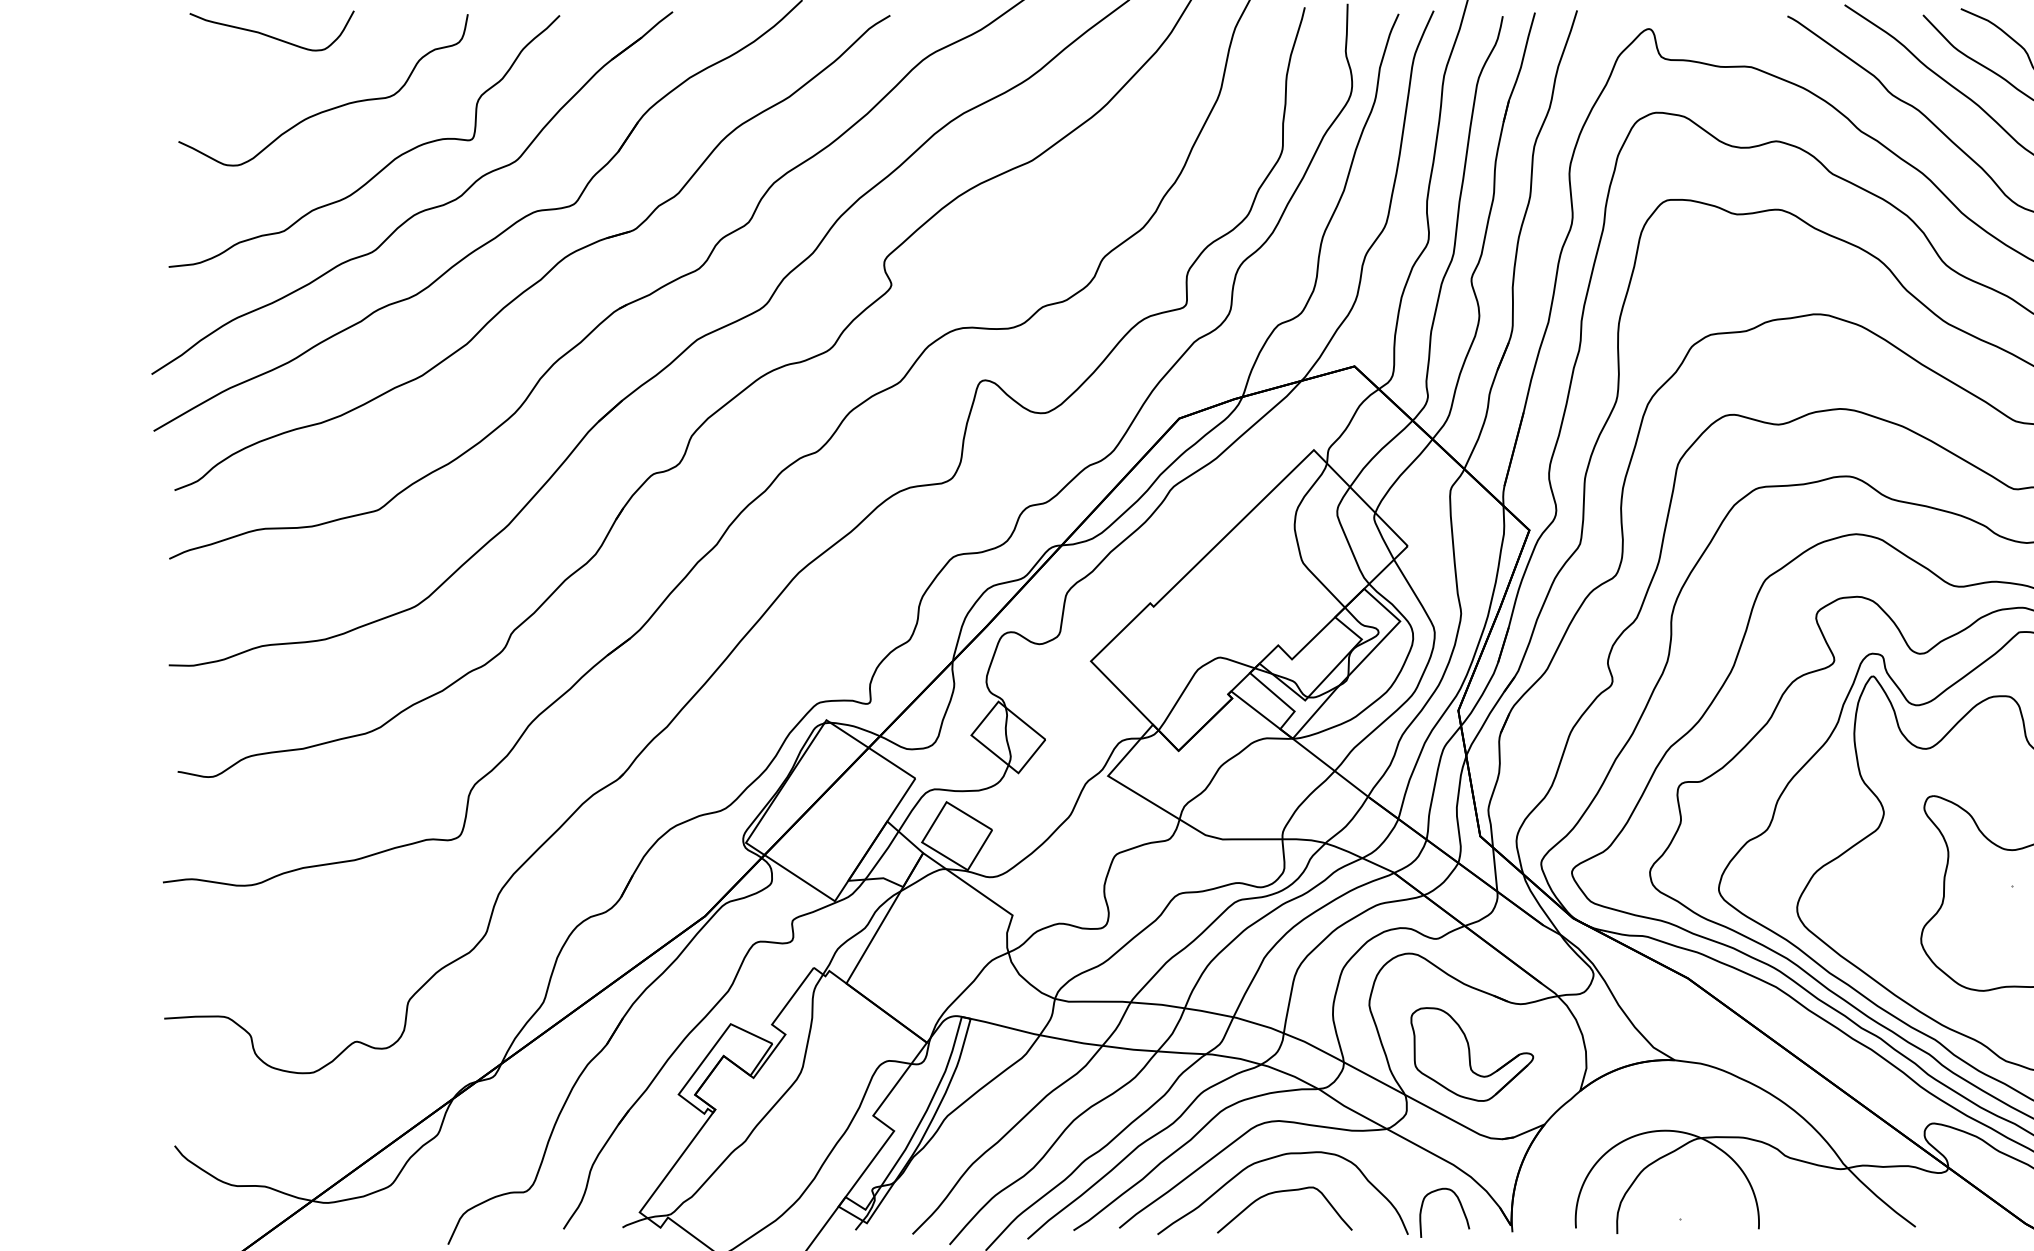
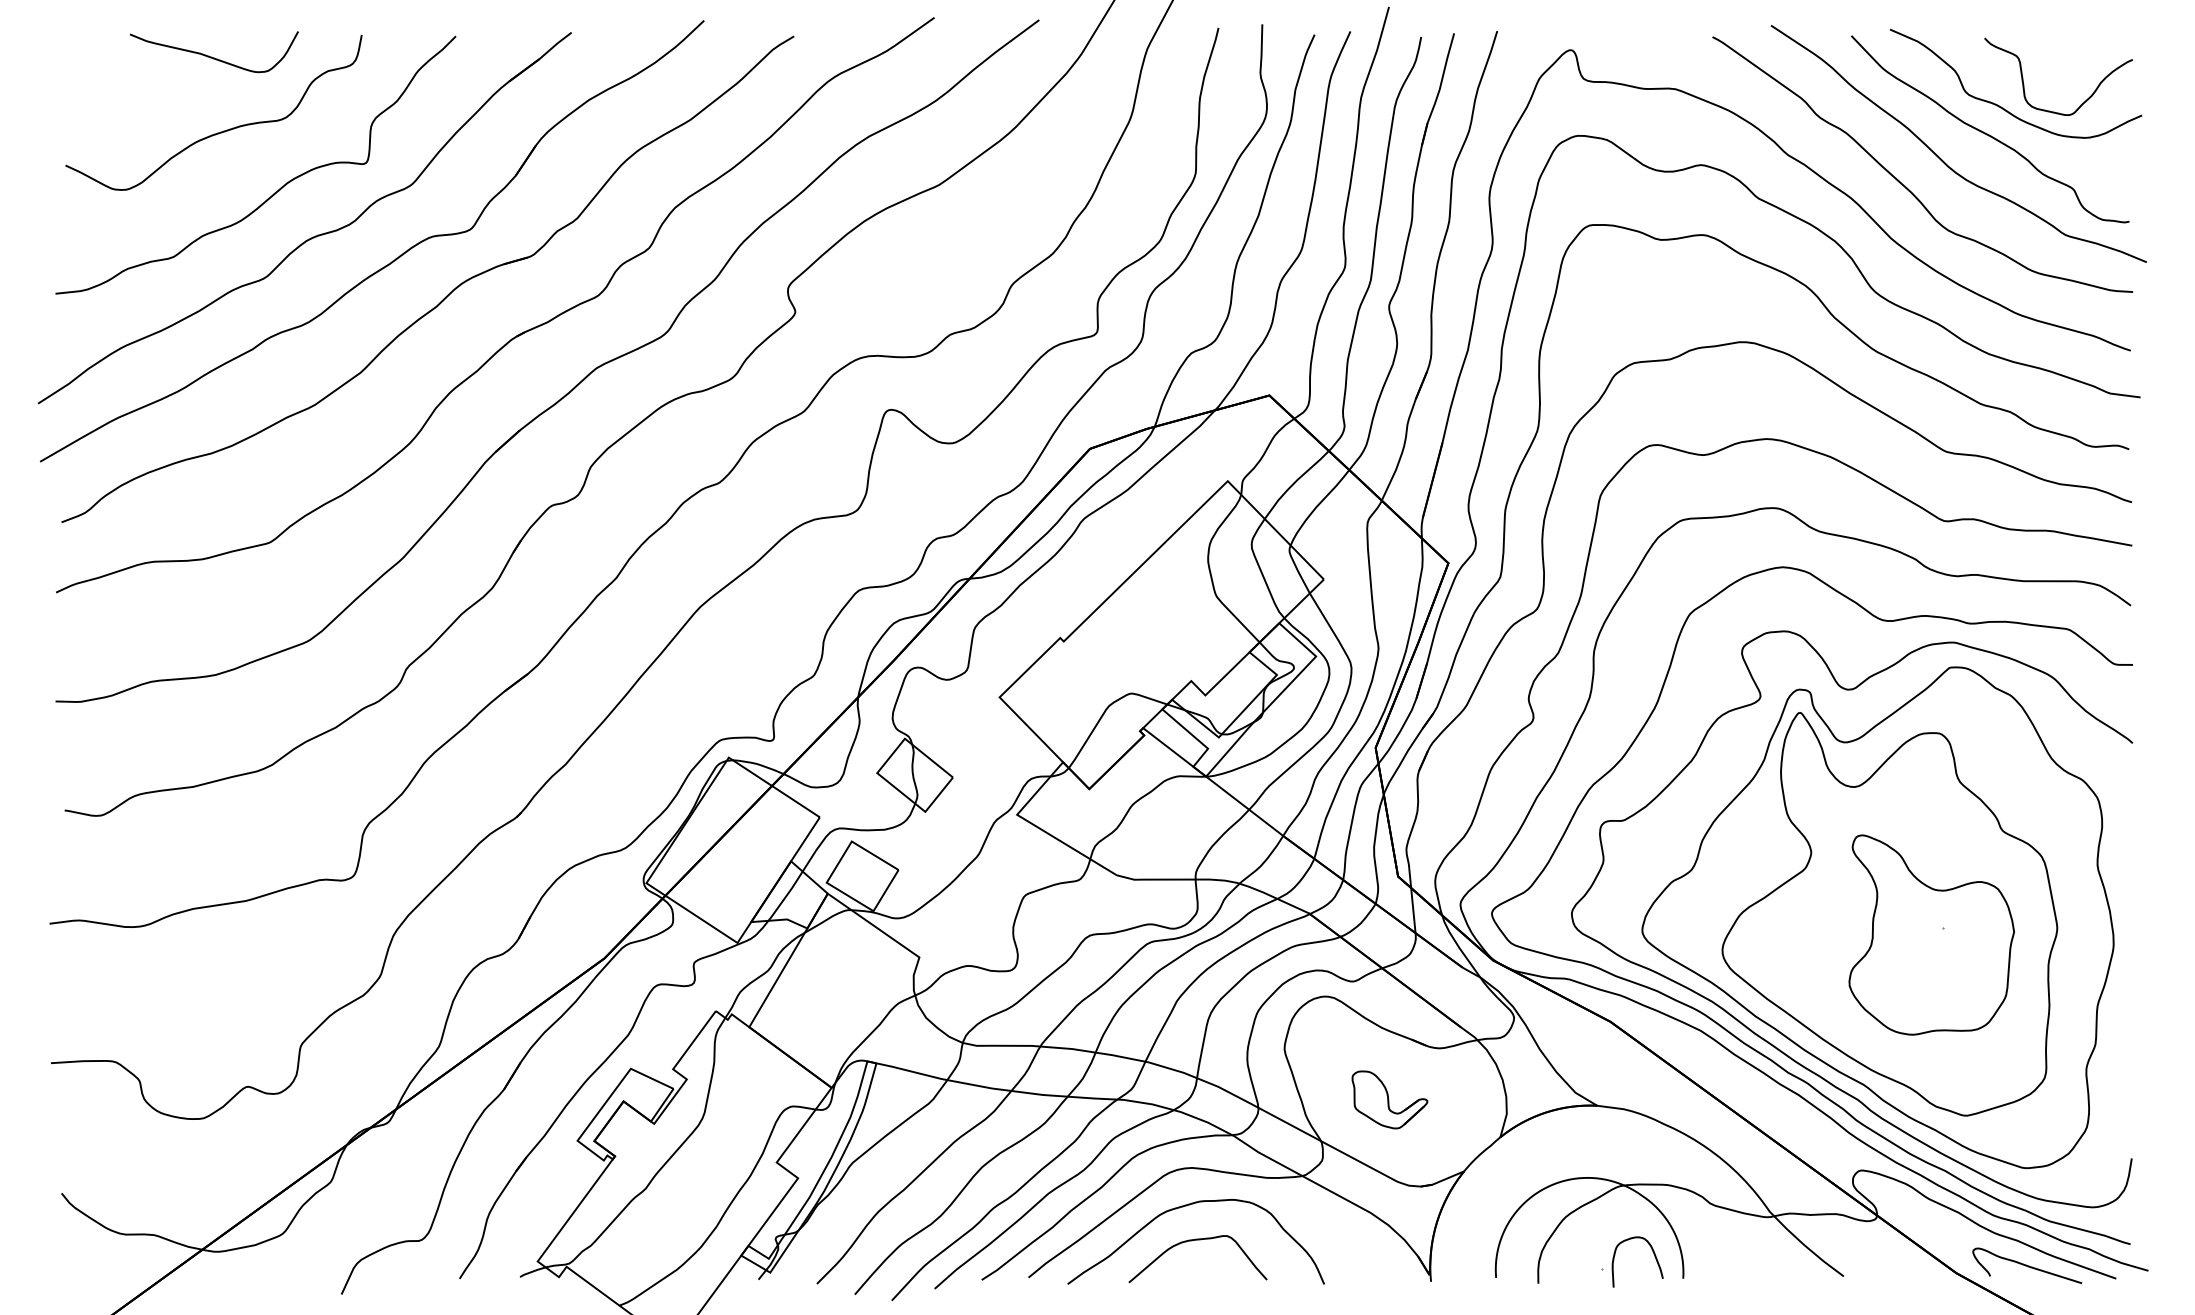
curve: (269, 35) -> (211, 56), moved
part: (1471, 1054) -> (1389, 1099), size x0.6
curve: (1460, 1205) -> (1653, 1254), moved

